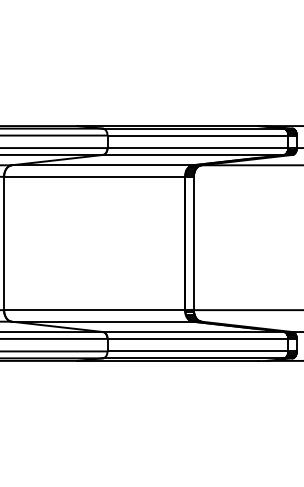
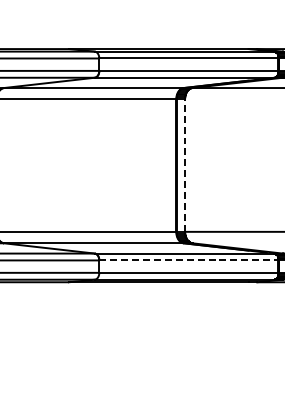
line: (193, 243) -> (184, 165), solid -> dashed
line: (198, 338) -> (189, 260), solid -> dashed

